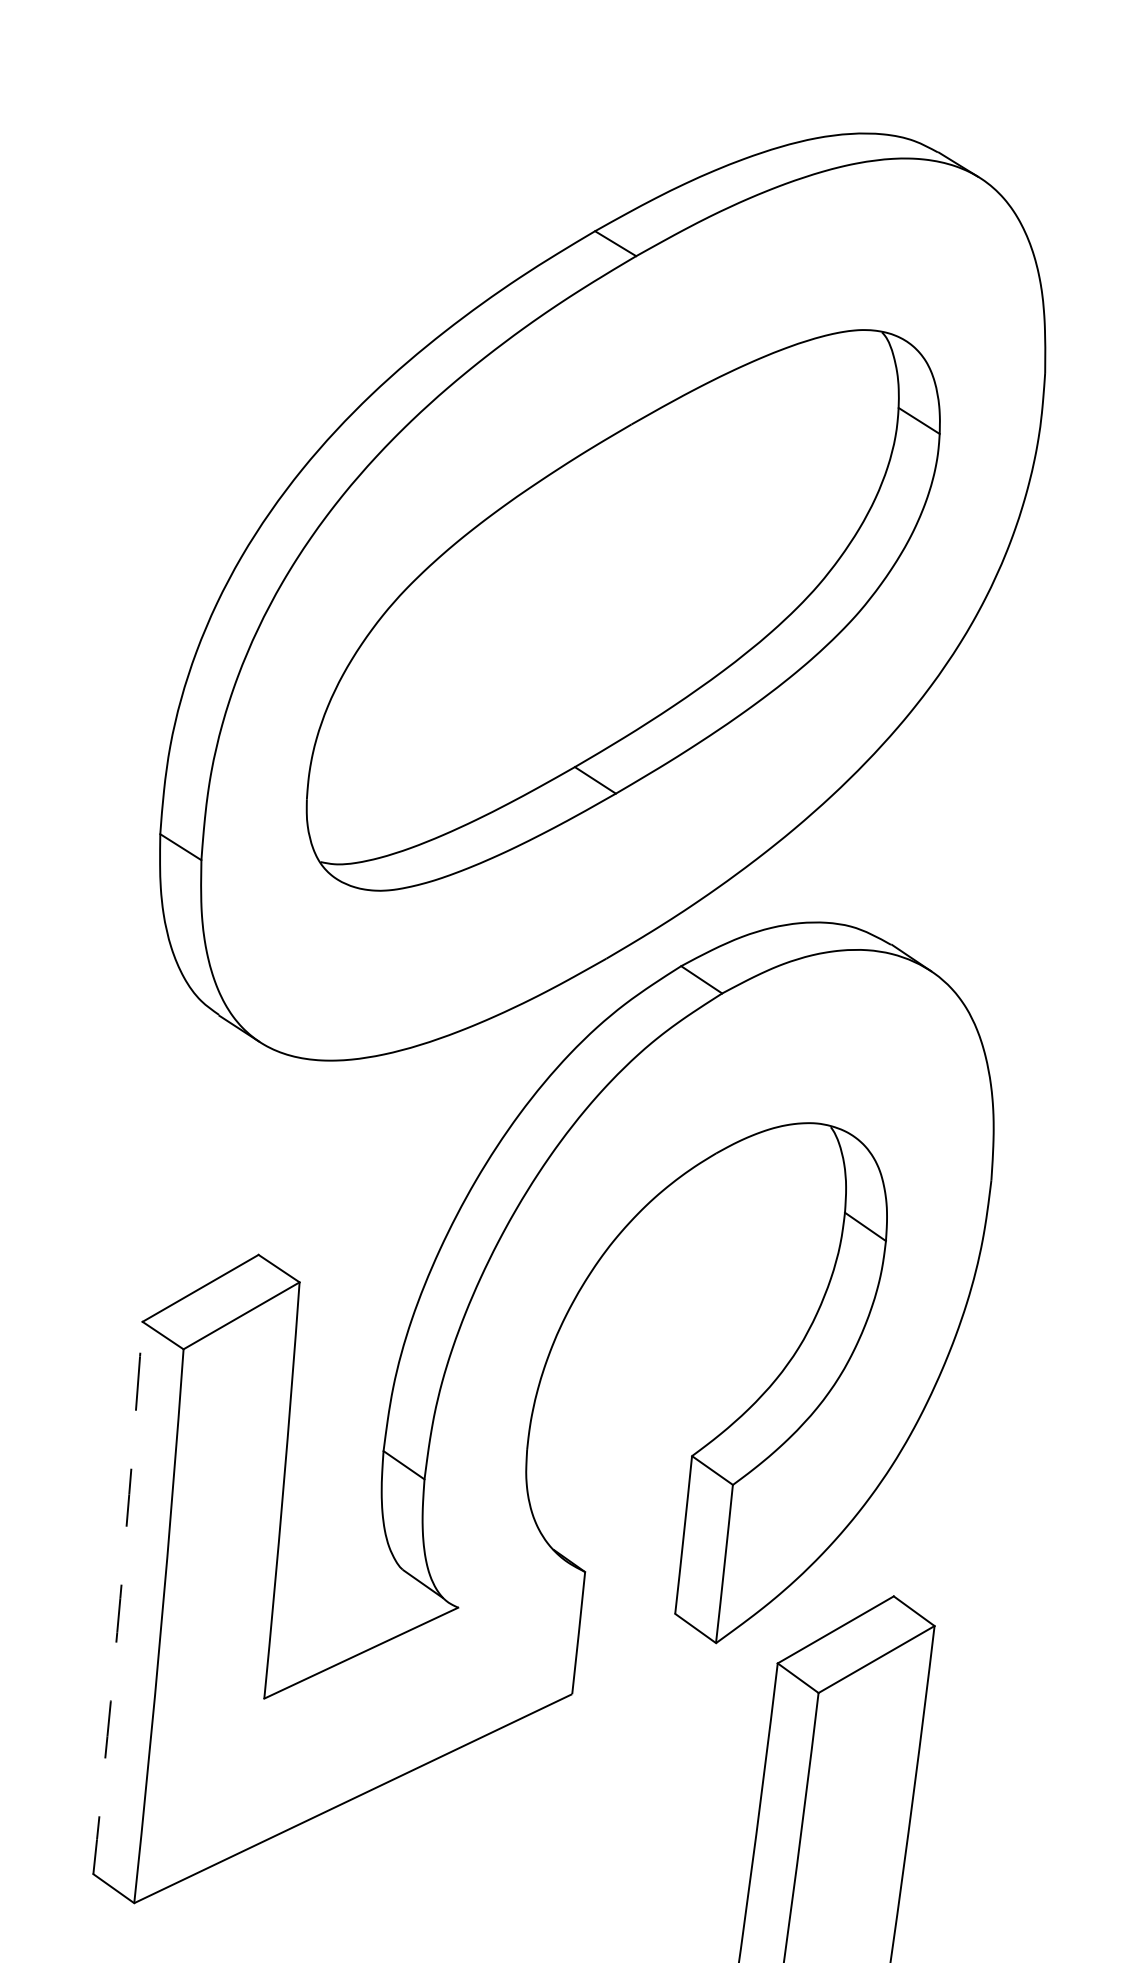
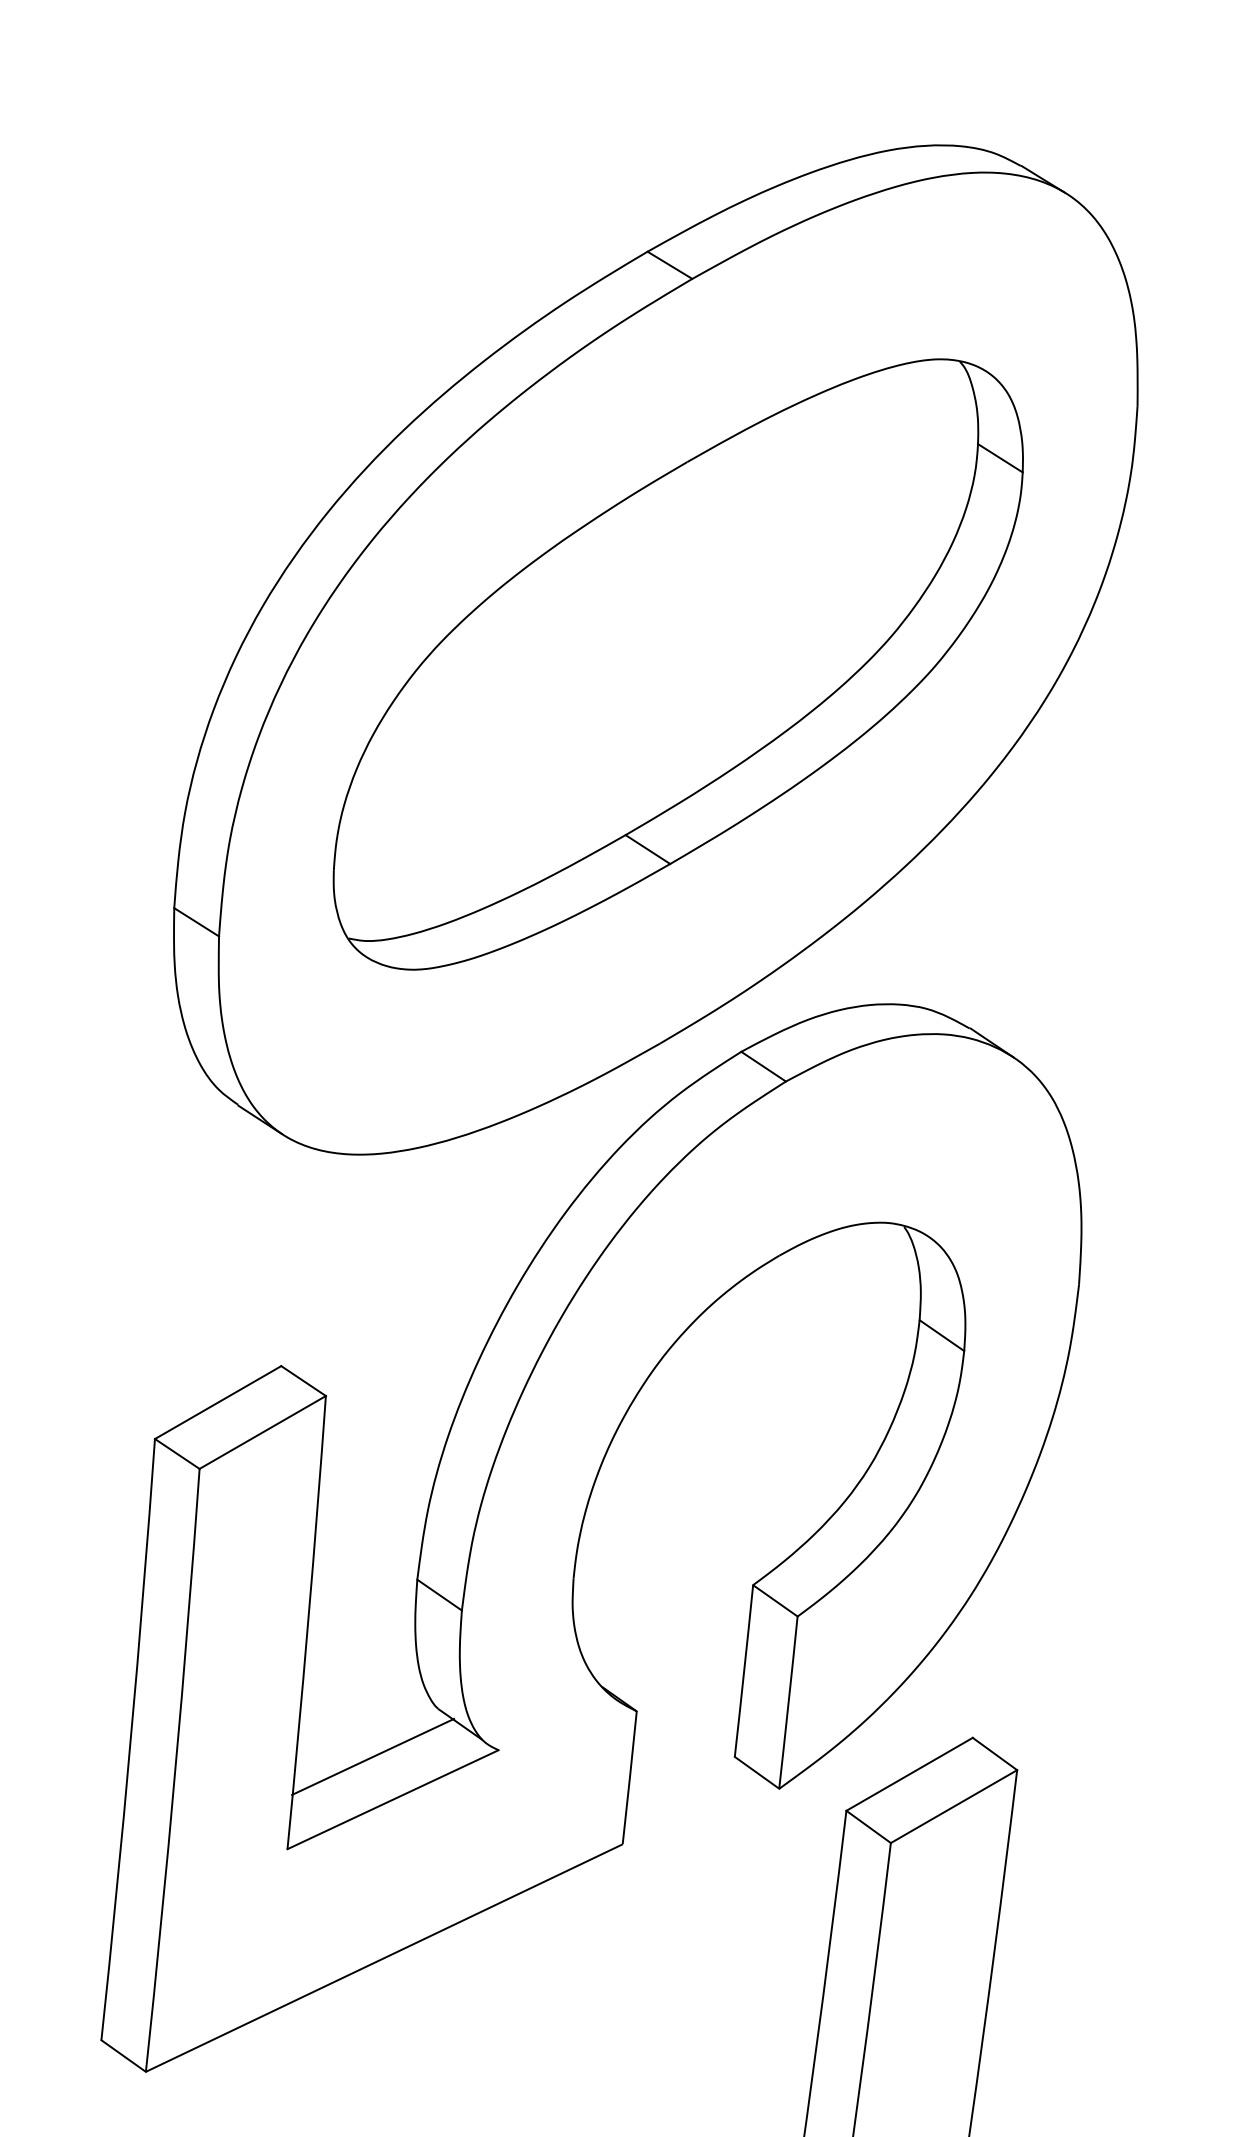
arc: (120, 1597) -> (130, 1739), dashed -> solid
line: (343, 1613) -> (373, 1756), added

